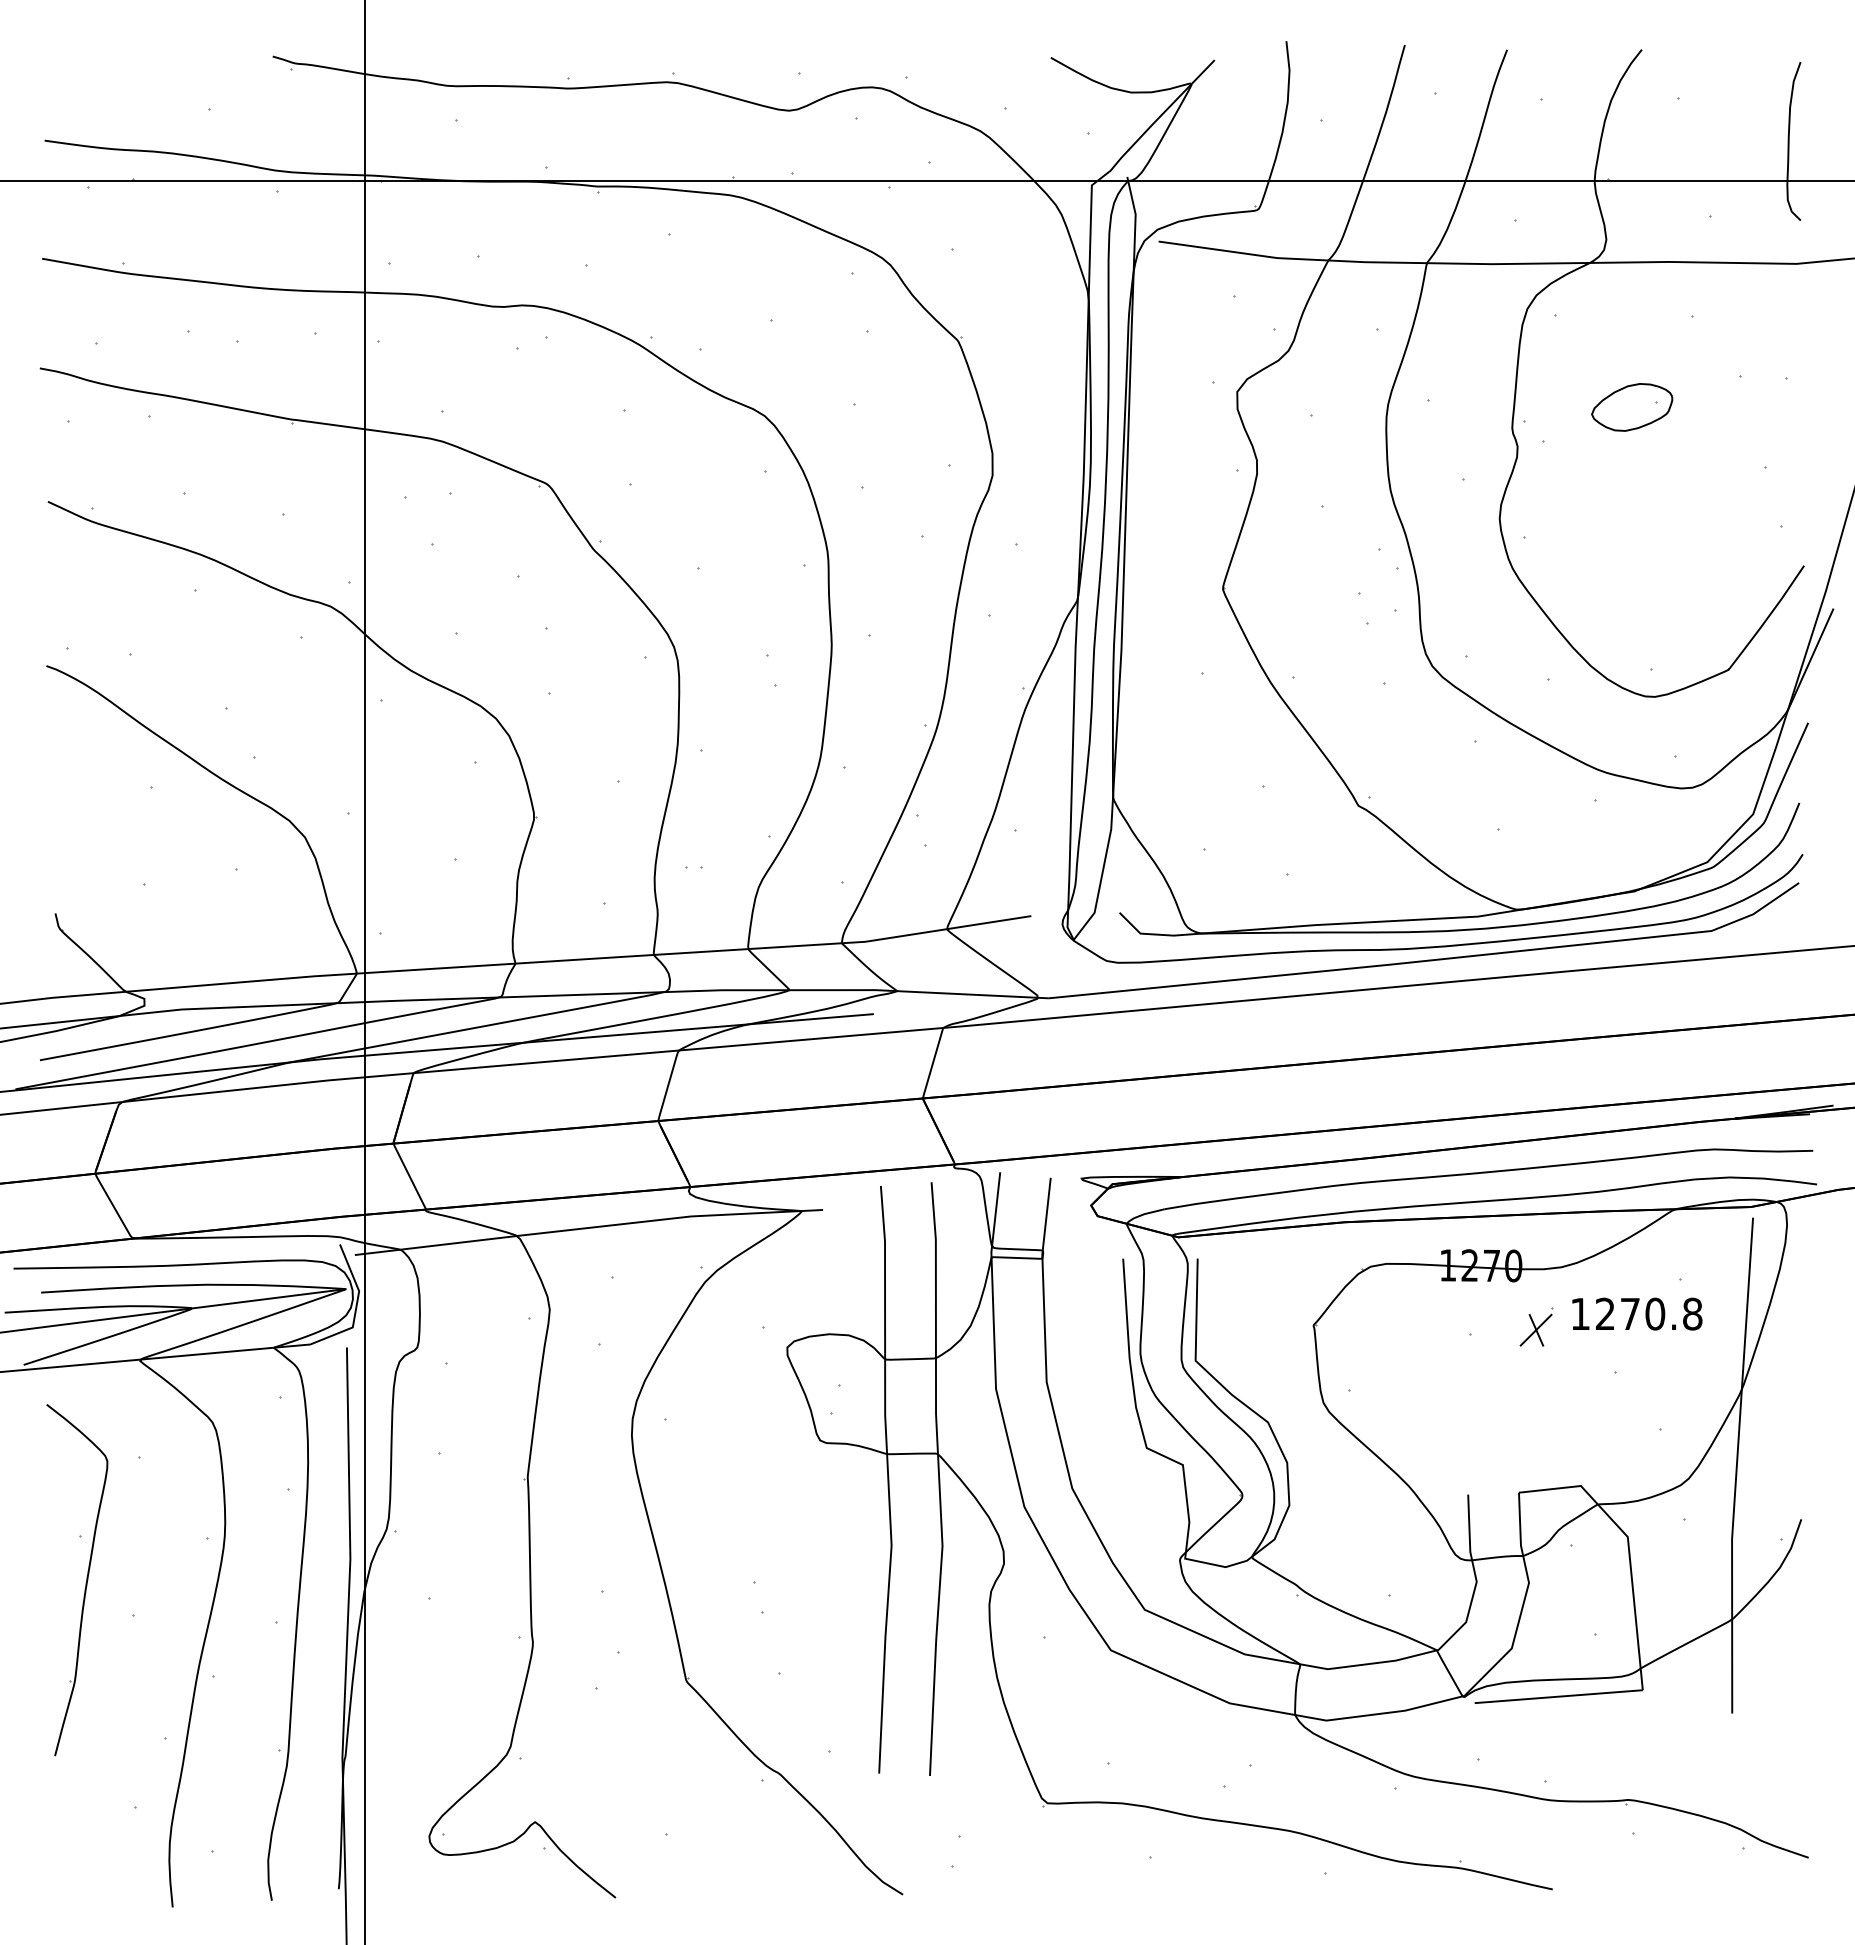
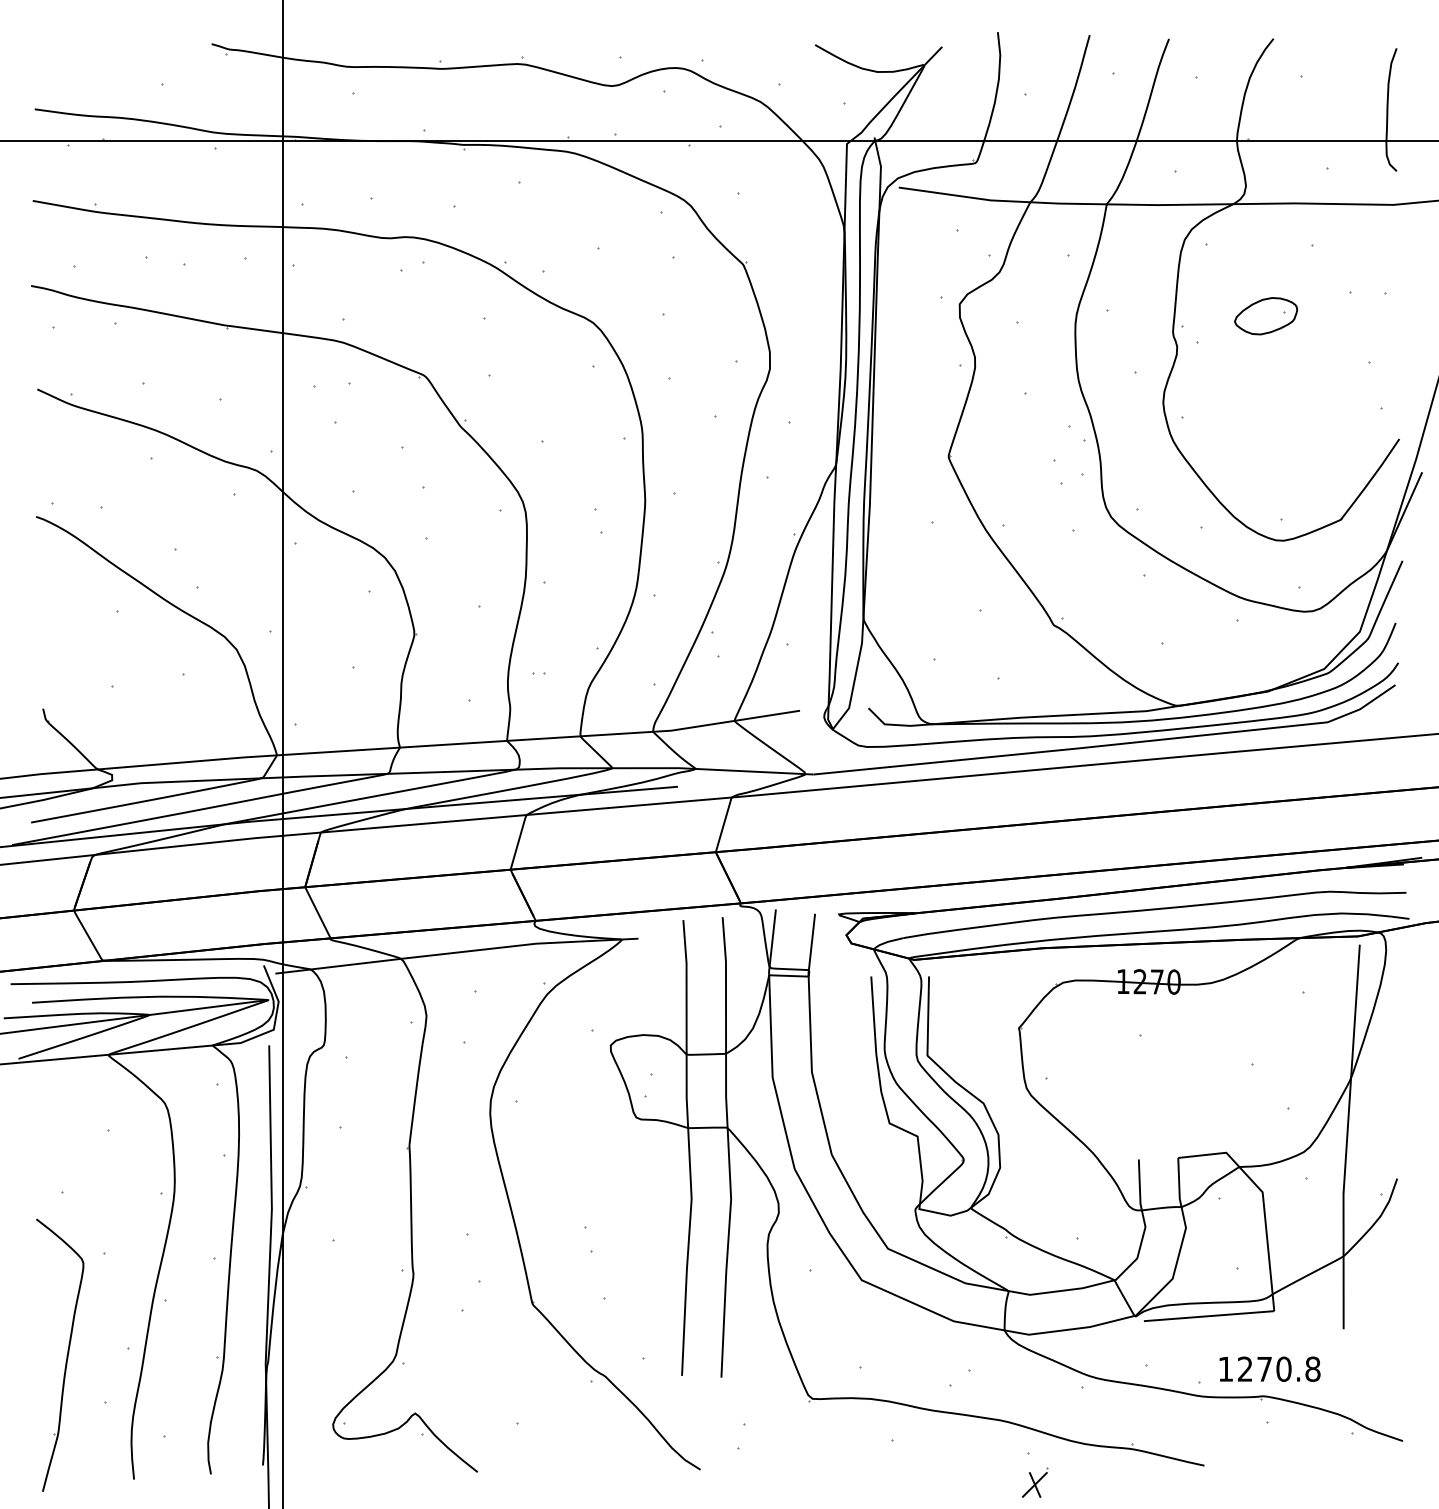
text: (1637, 1313) -> (1270, 1368), moved
part: (1536, 1326) -> (1035, 1482), moved
part: (85, 1583) -> (66, 1357), moved

